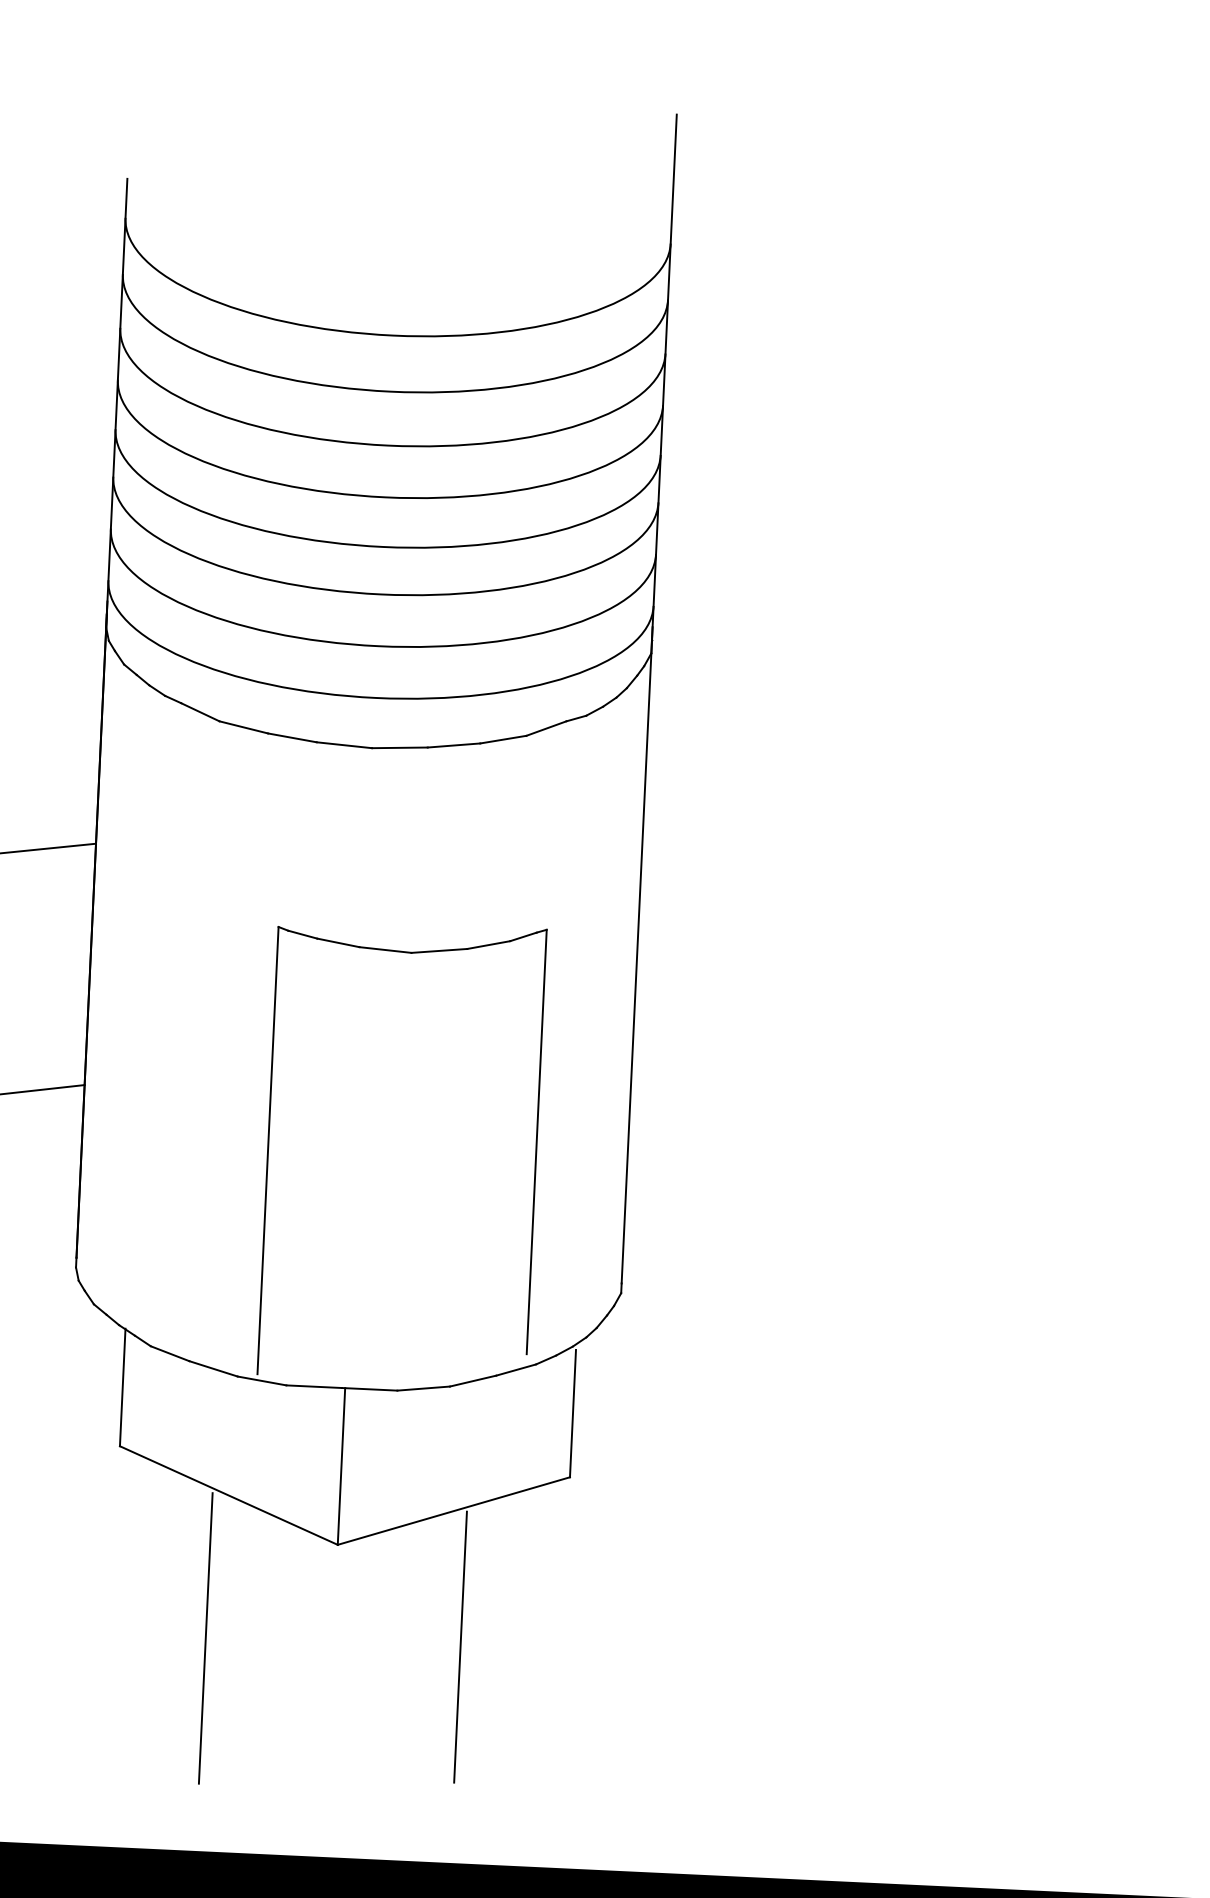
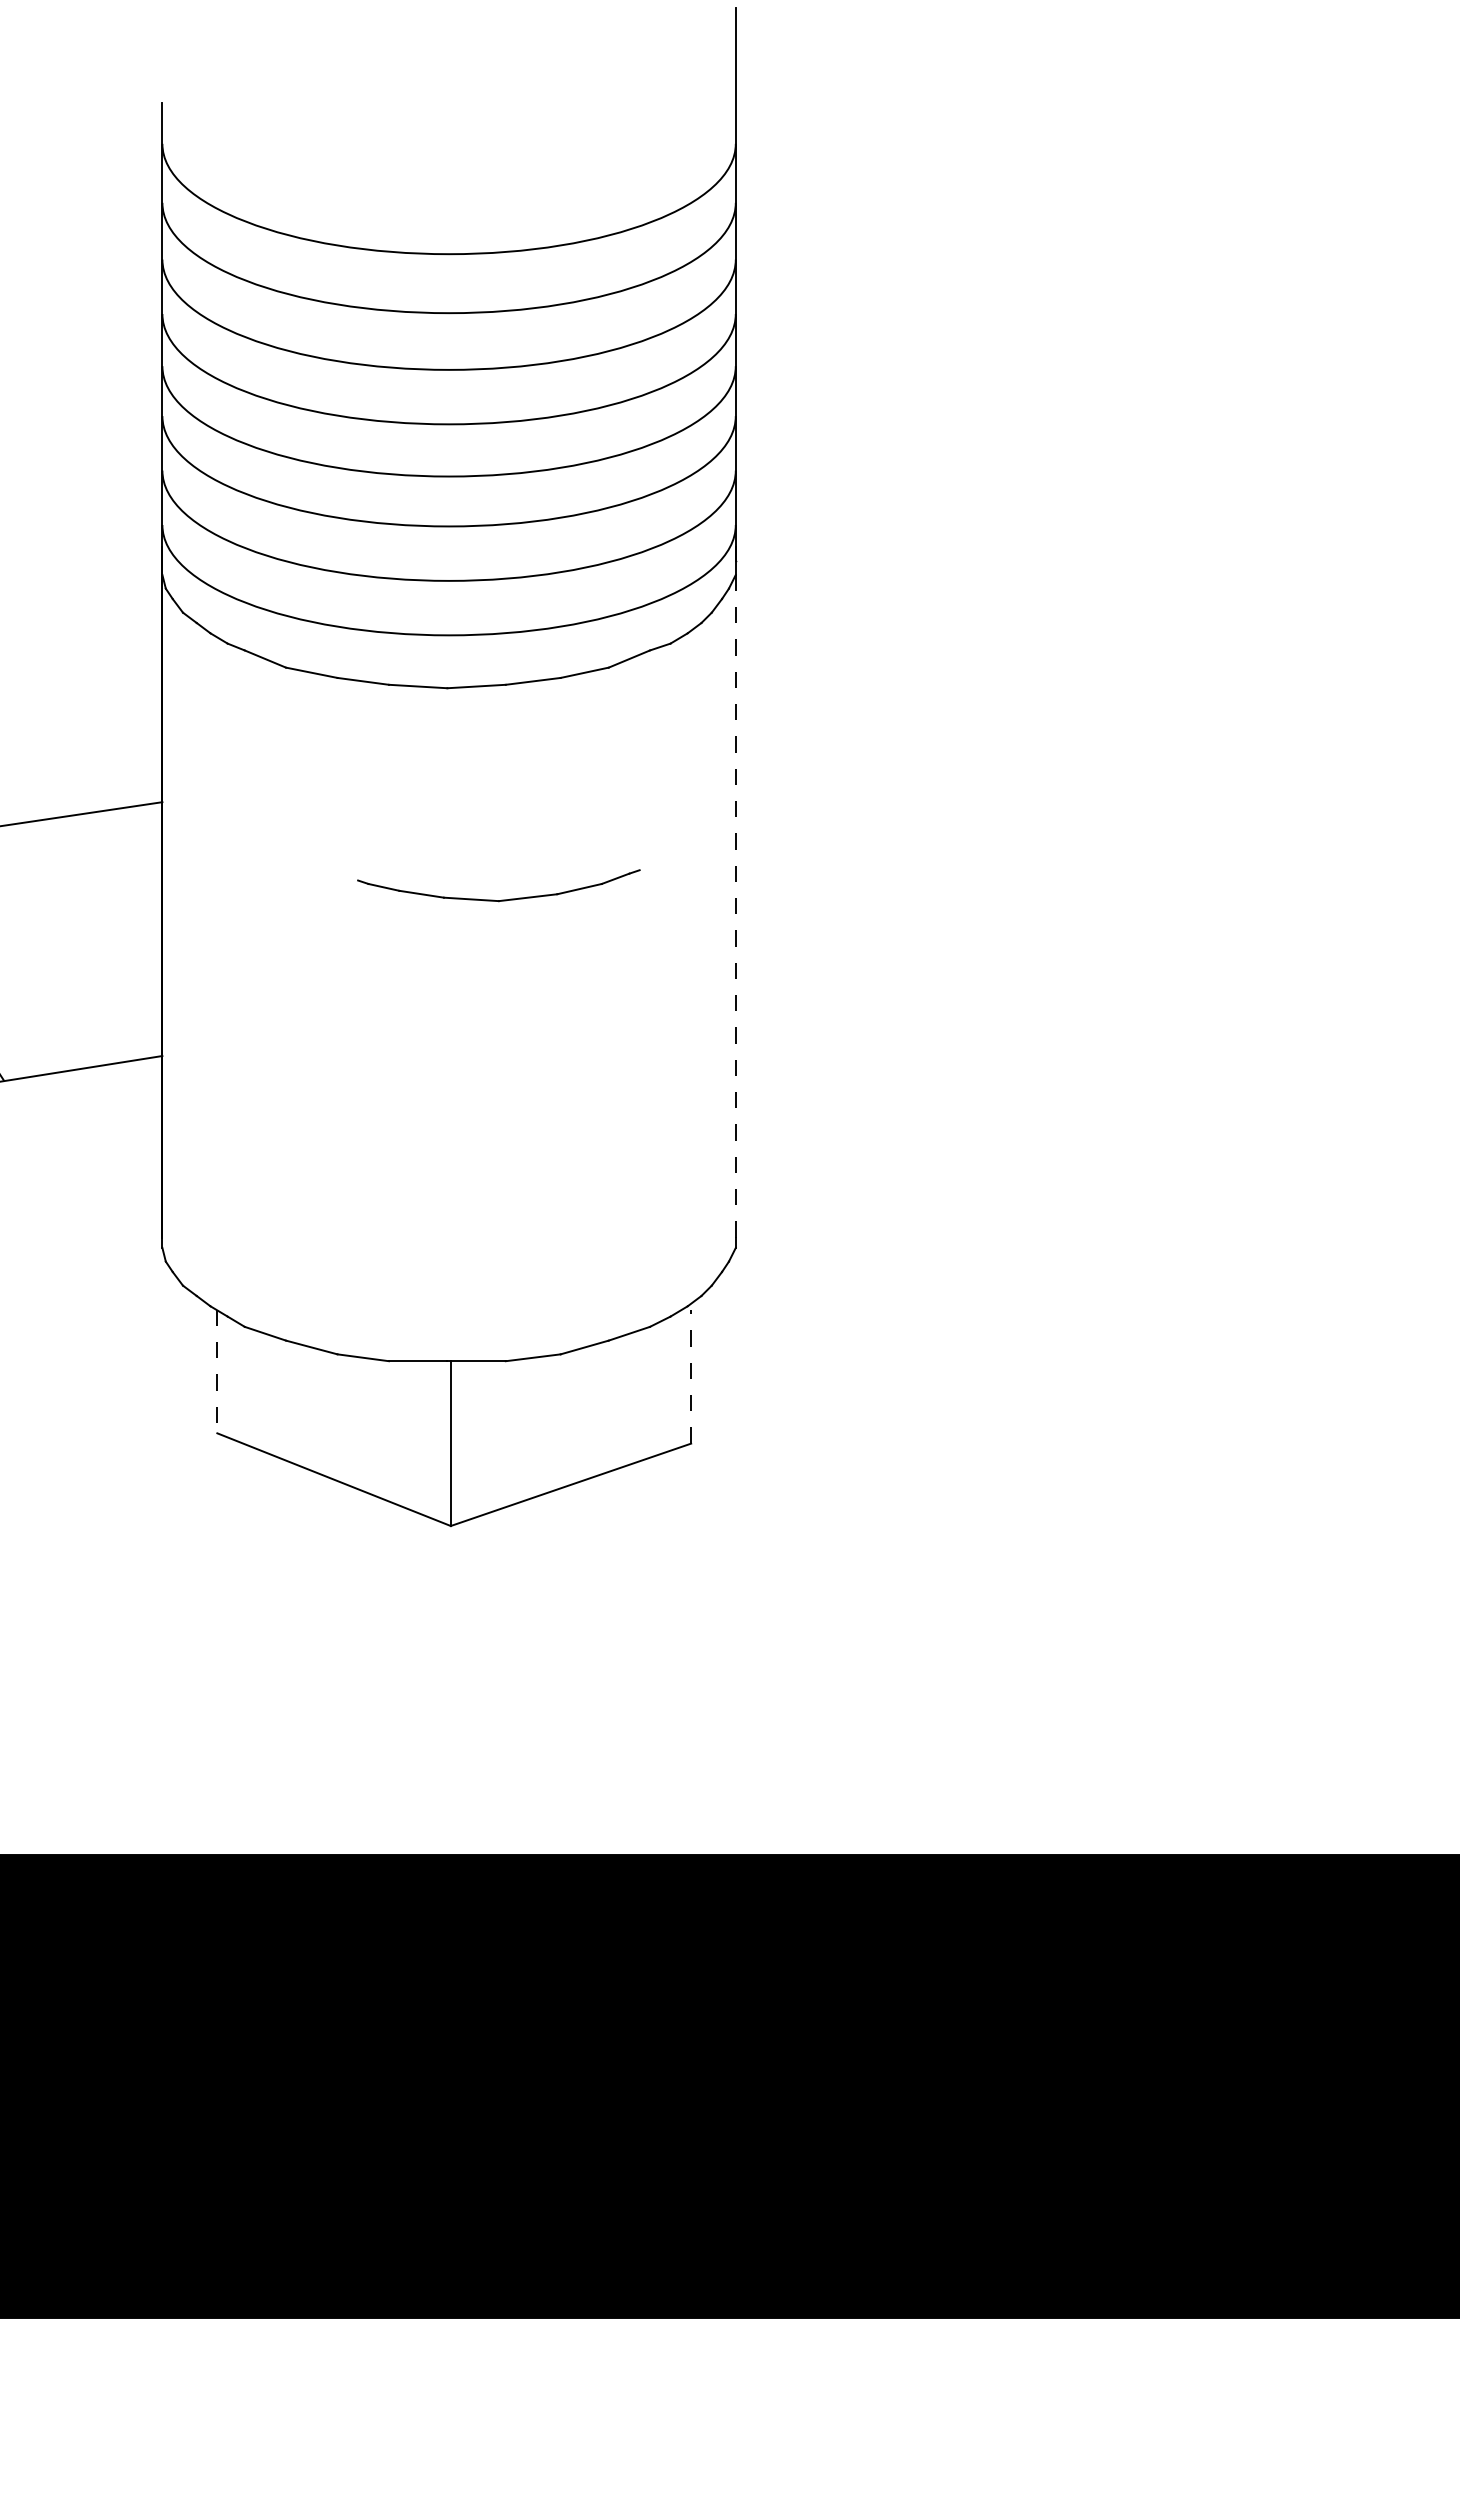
line: (636, 960) -> (735, 898), solid -> dashed
line: (536, 1142) -> (639, 1093), removed
line: (268, 1150) -> (358, 1115), removed
line: (122, 1387) -> (217, 1371), solid -> dashed
line: (573, 1413) -> (691, 1376), solid -> dashed
line: (205, 1638) -> (316, 1630), removed
line: (460, 1646) -> (584, 1626), removed

